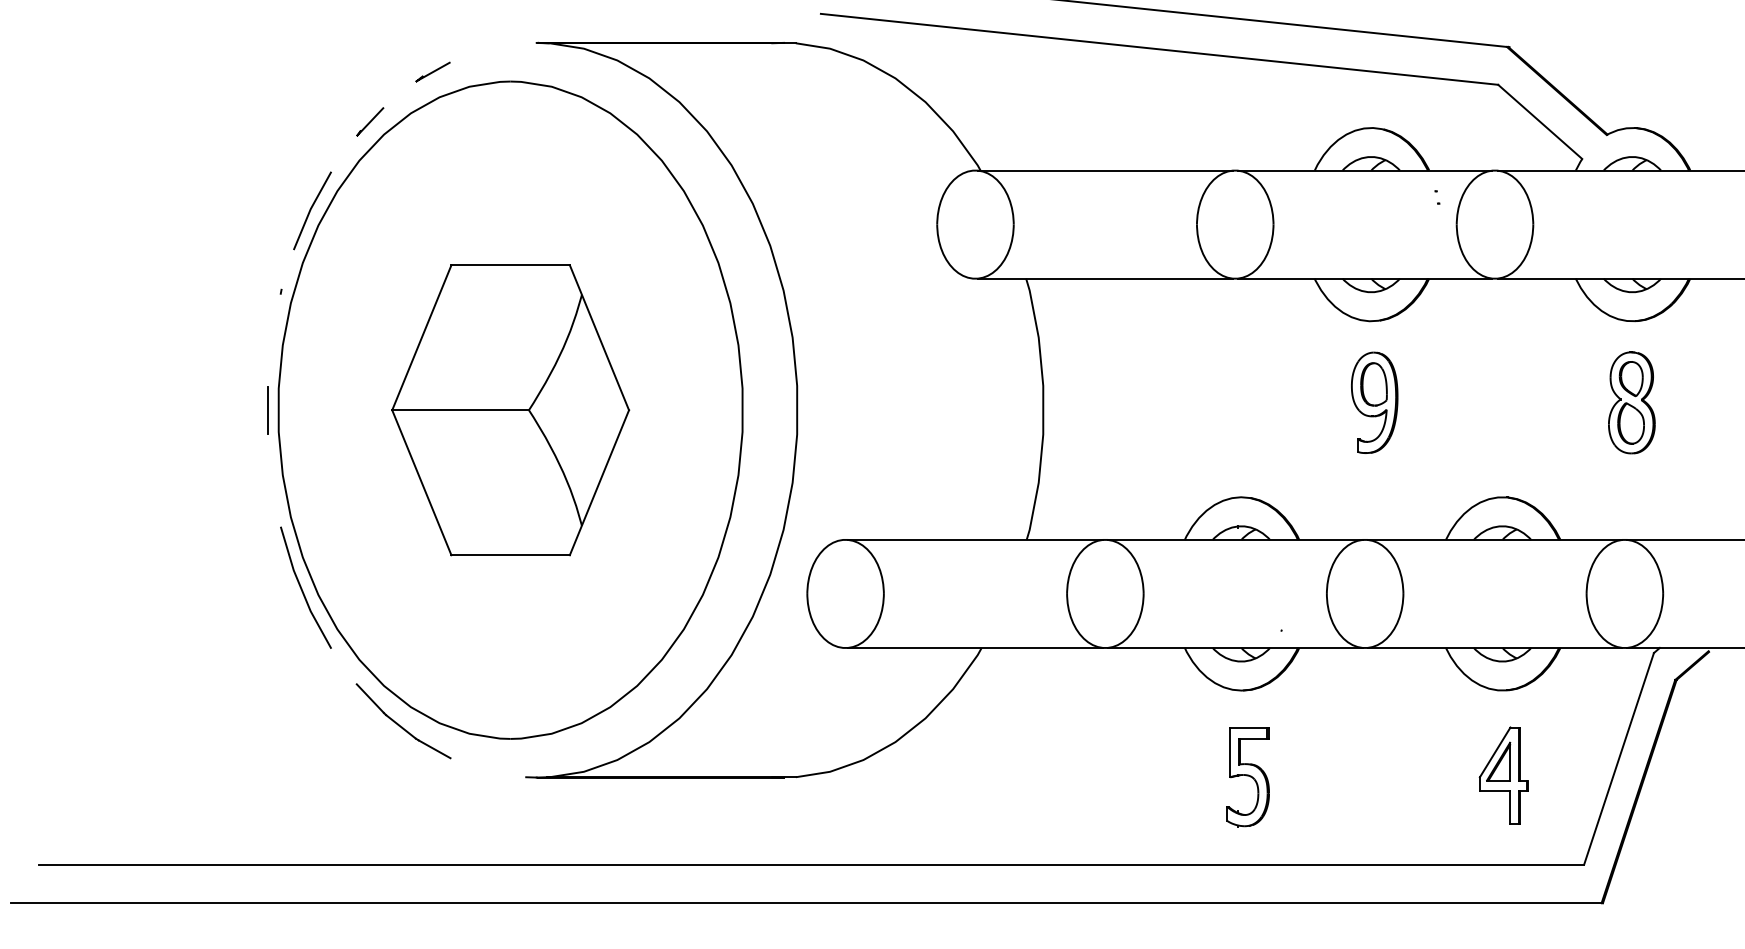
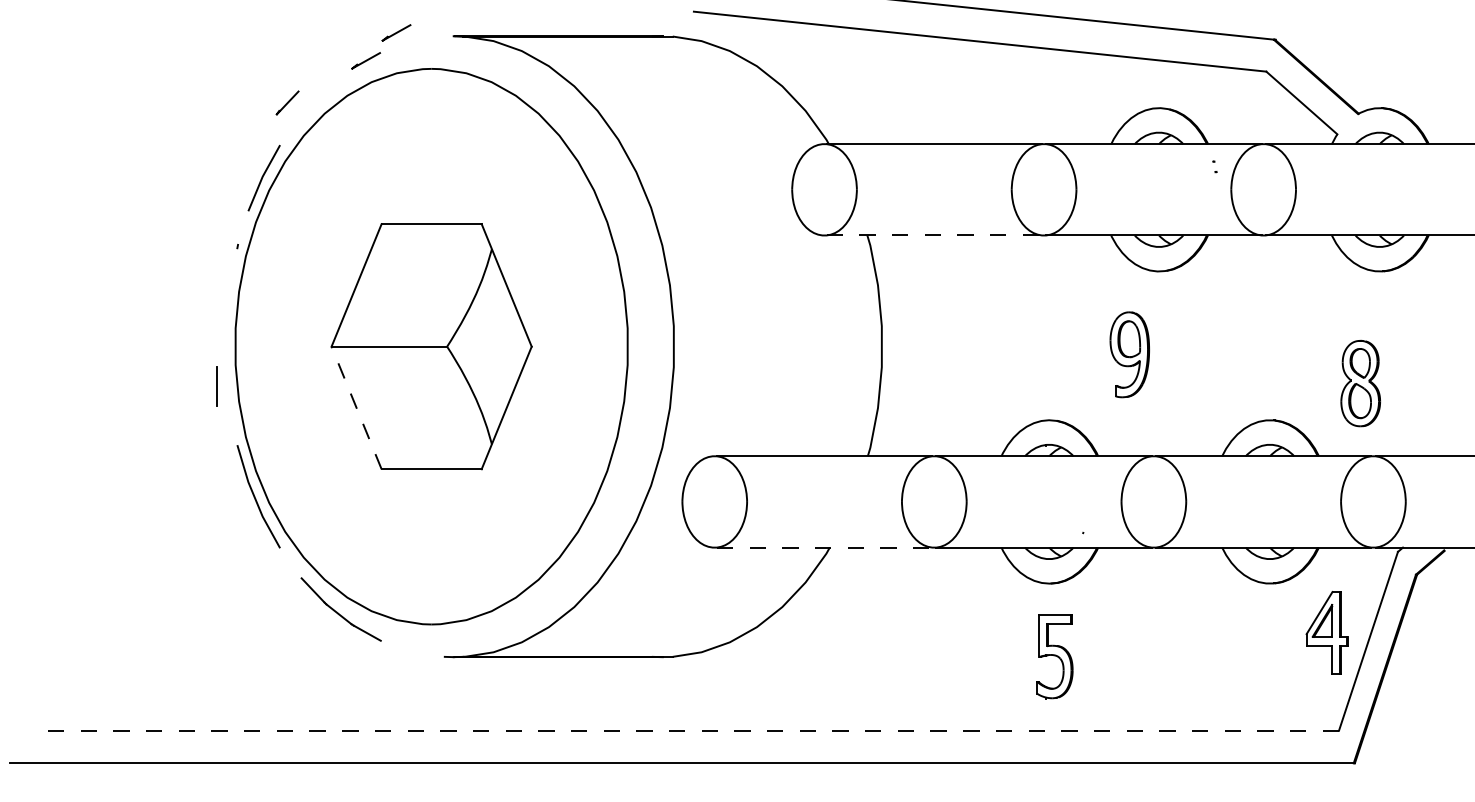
line: (468, 38) -> (396, 32), added
line: (370, 121) -> (287, 102), moved
line: (1105, 278) -> (934, 235), solid -> dashed
part: (1374, 402) -> (1129, 354), moved
part: (1631, 402) -> (1360, 383), moved
line: (267, 410) -> (216, 386), moved
line: (421, 482) -> (356, 407), solid -> dashed
line: (975, 647) -> (824, 547), solid -> dashed
part: (1503, 775) -> (1326, 632), moved
line: (811, 864) -> (685, 730), solid -> dashed

